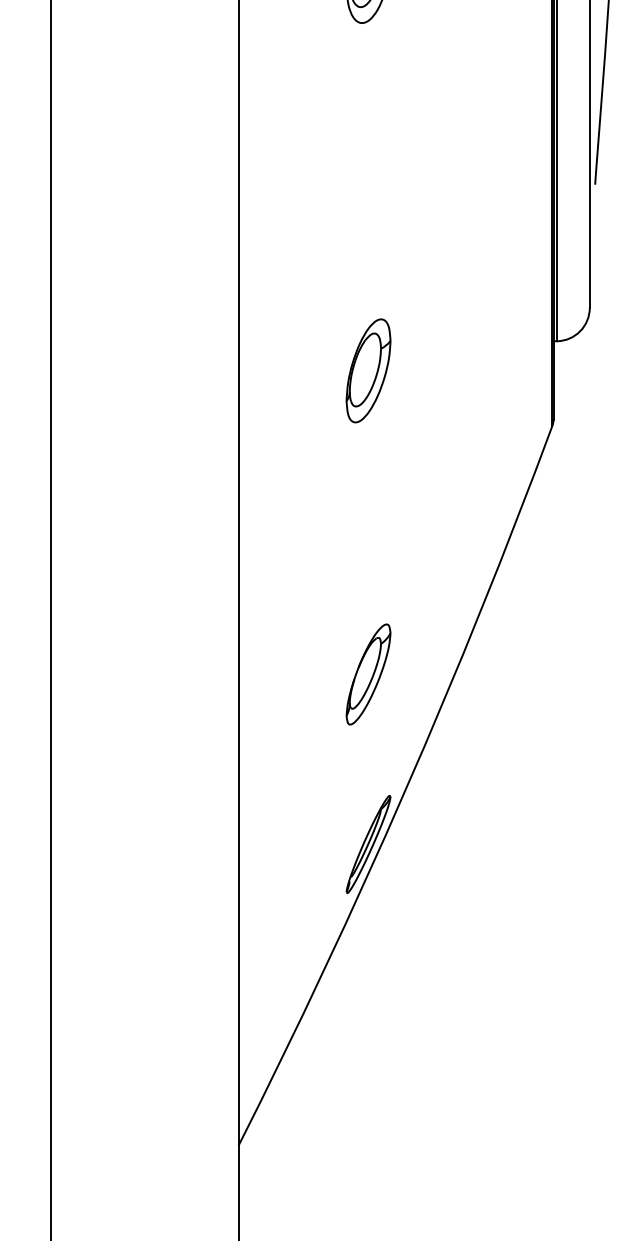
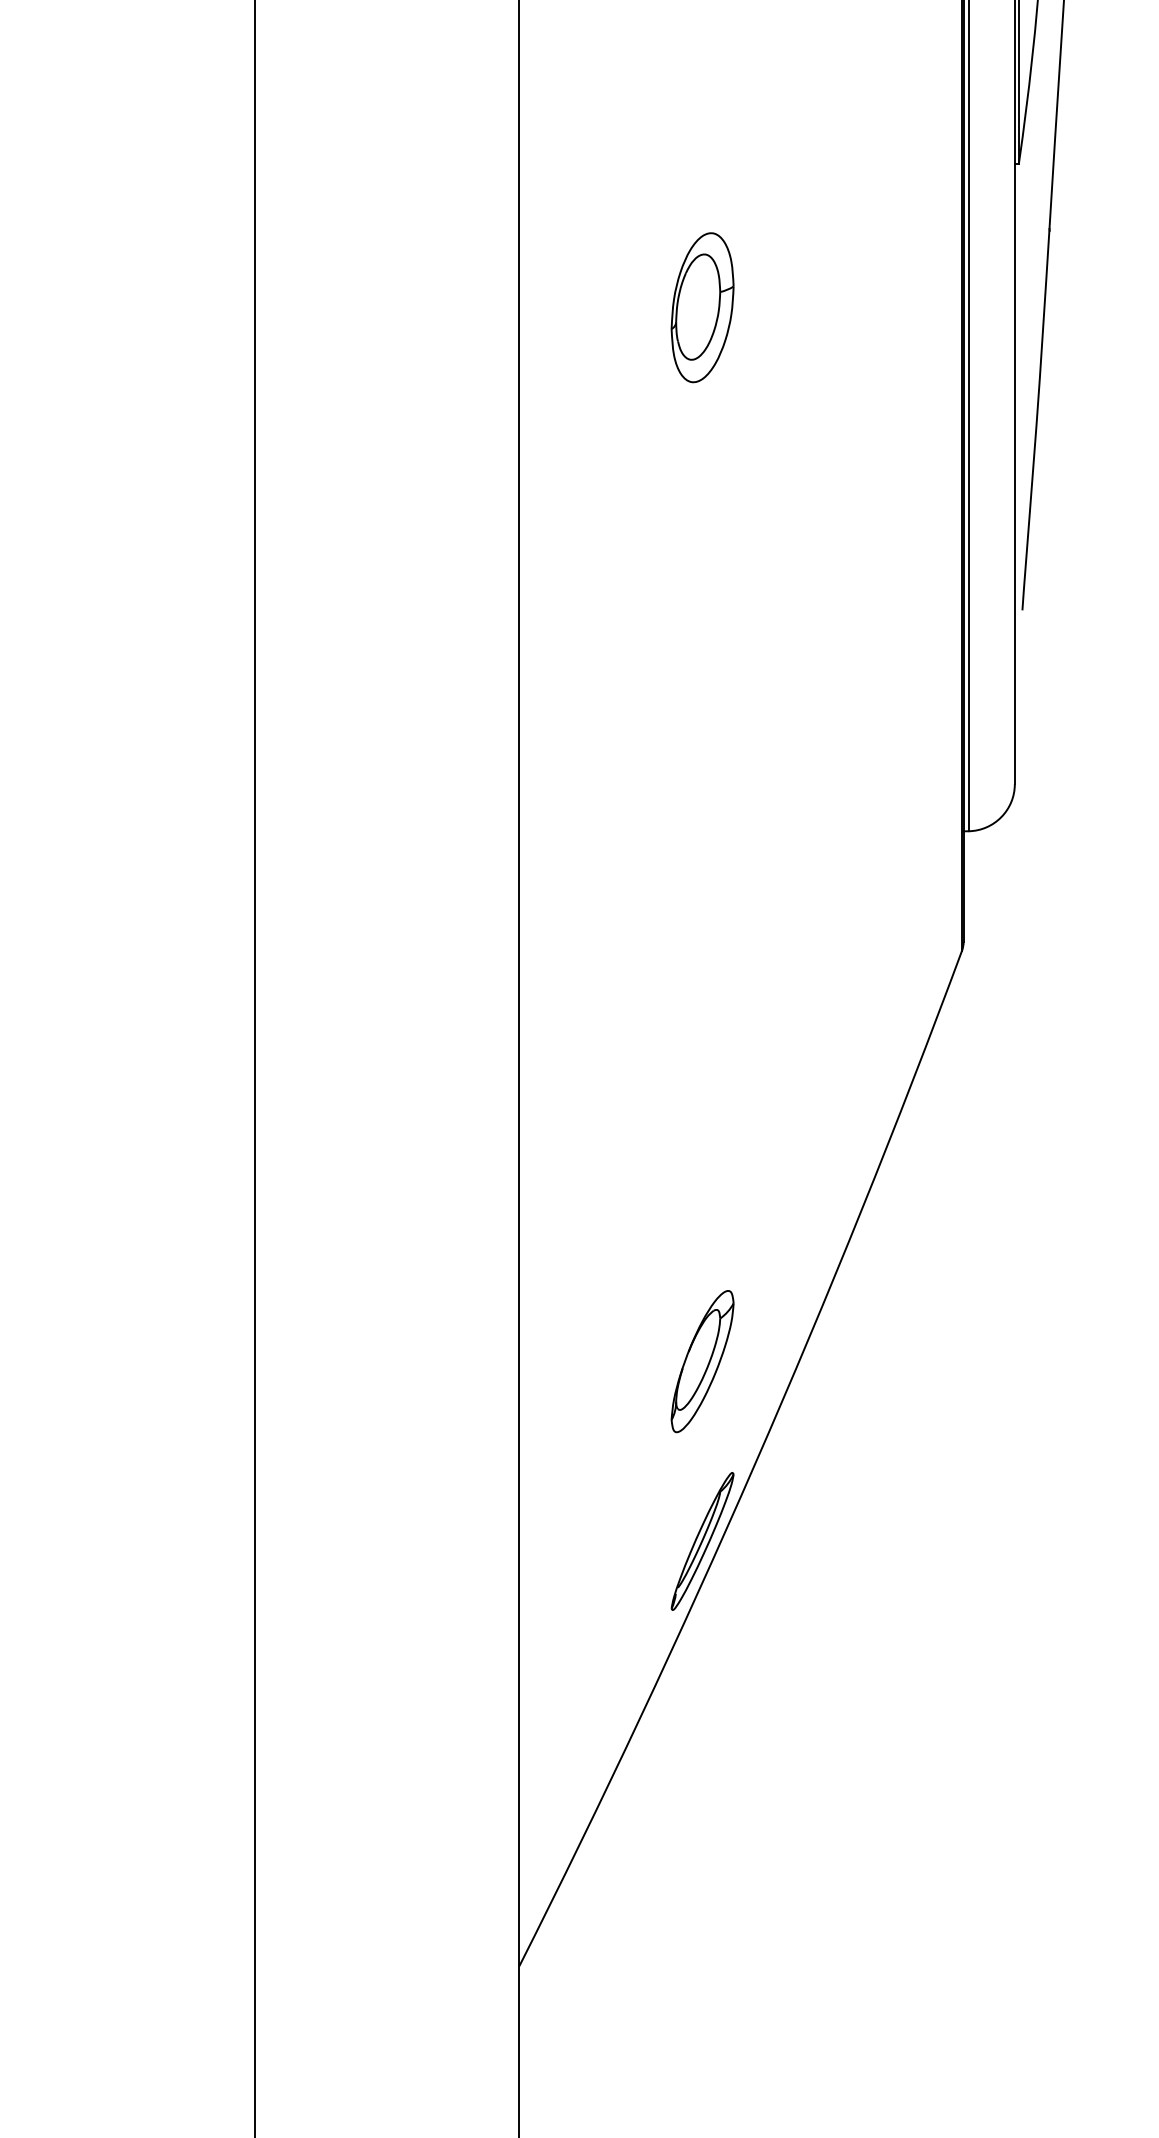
part: (368, 370) -> (702, 872), removed
part: (368, 674) -> (702, 1361), moved

